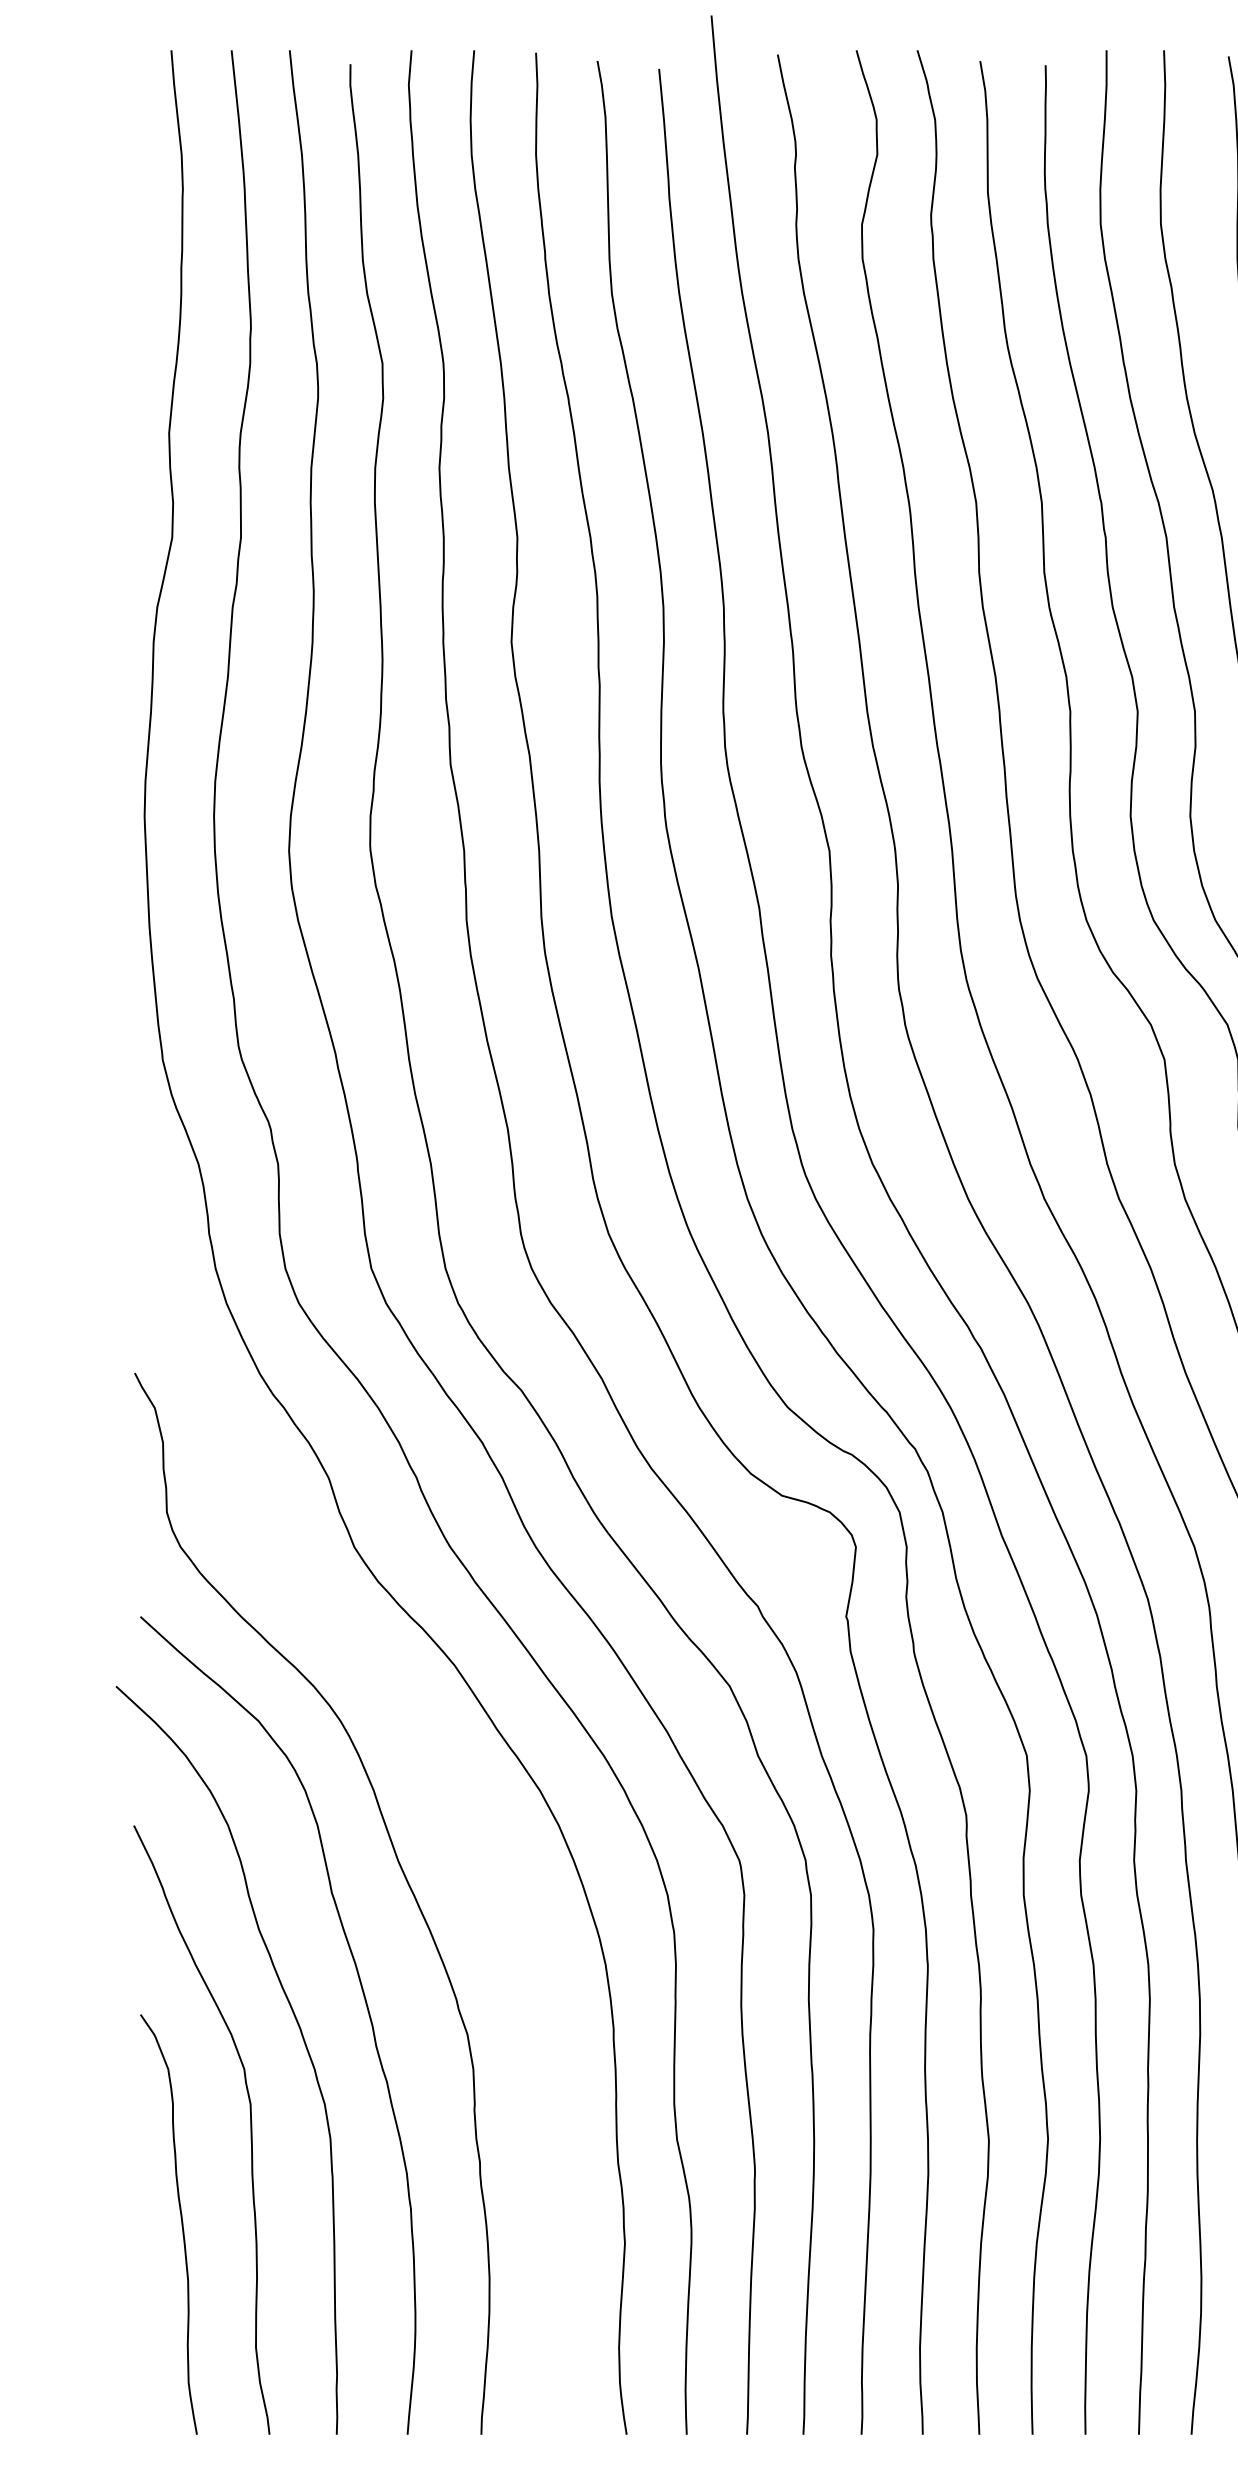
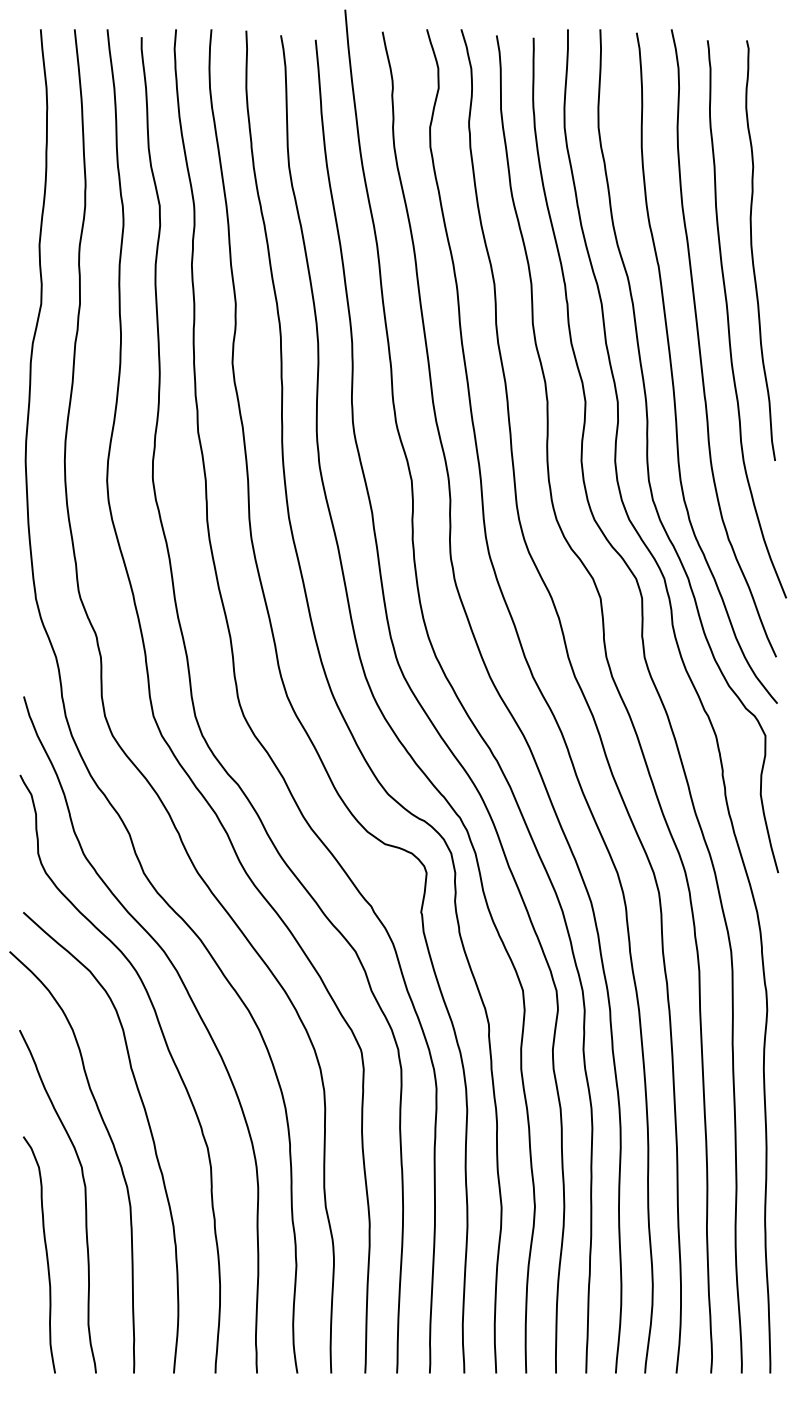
curve: (444, 1785) -> (194, 1007), added

